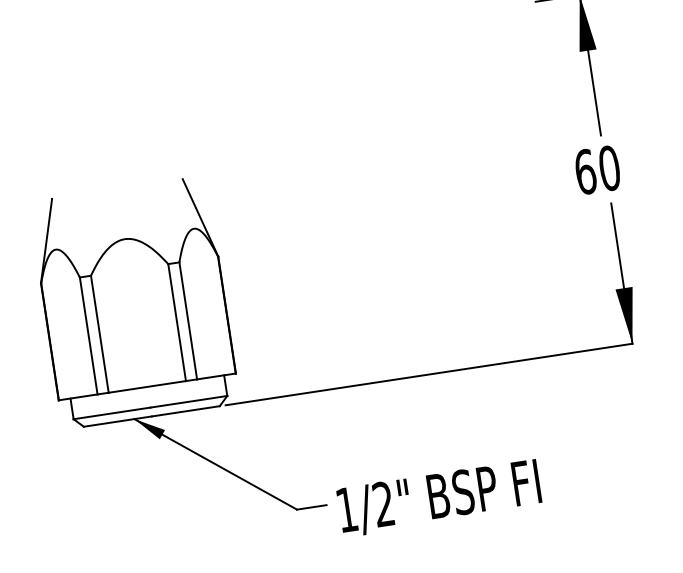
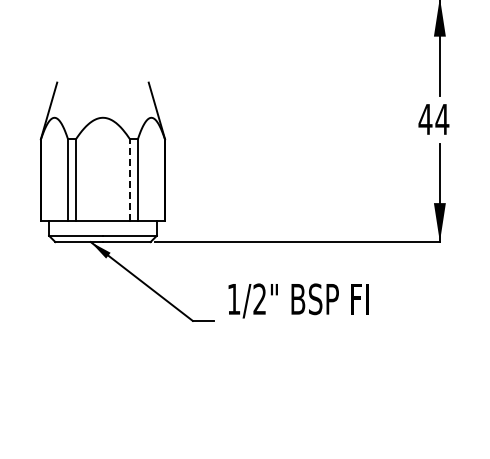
text: (596, 170) -> (433, 119), 60 -> 44
line: (177, 322) -> (130, 180), solid -> dashed
text: (439, 497) -> (298, 300), moved

